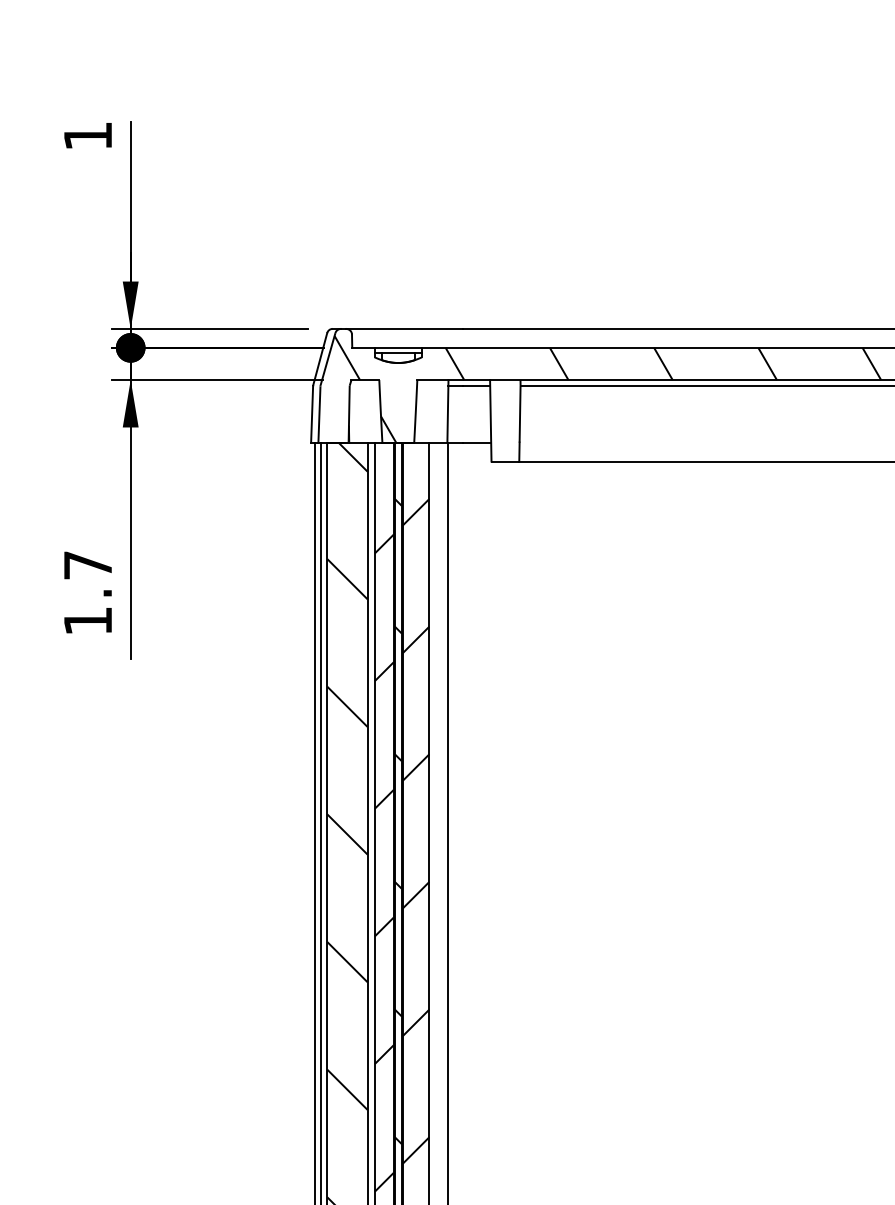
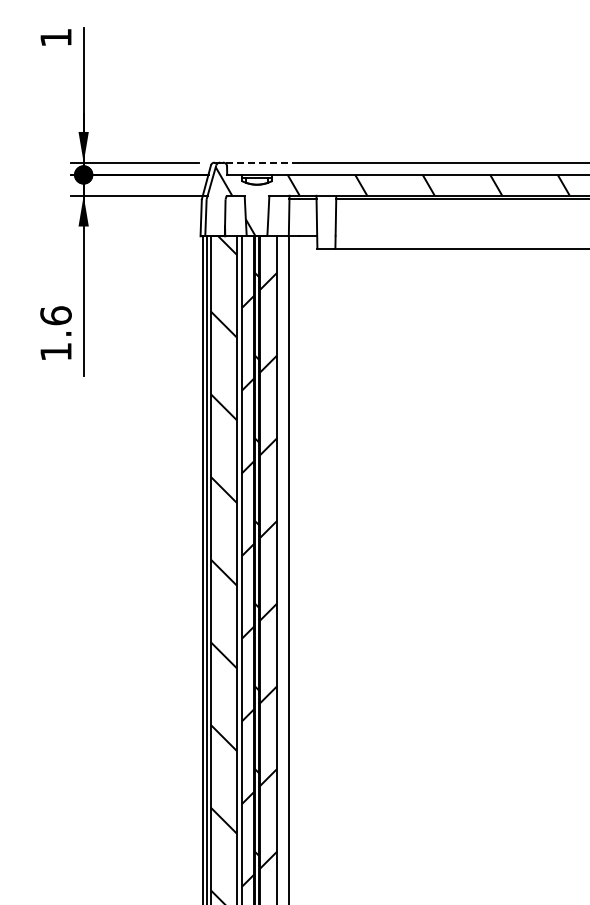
line: (403, 328) -> (260, 162), solid -> dashed
text: (87, 564) -> (55, 315), 1.7 -> 1.6

